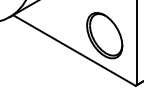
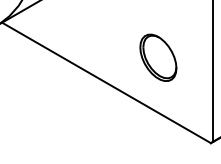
part: (104, 35) -> (157, 57), size x0.6

